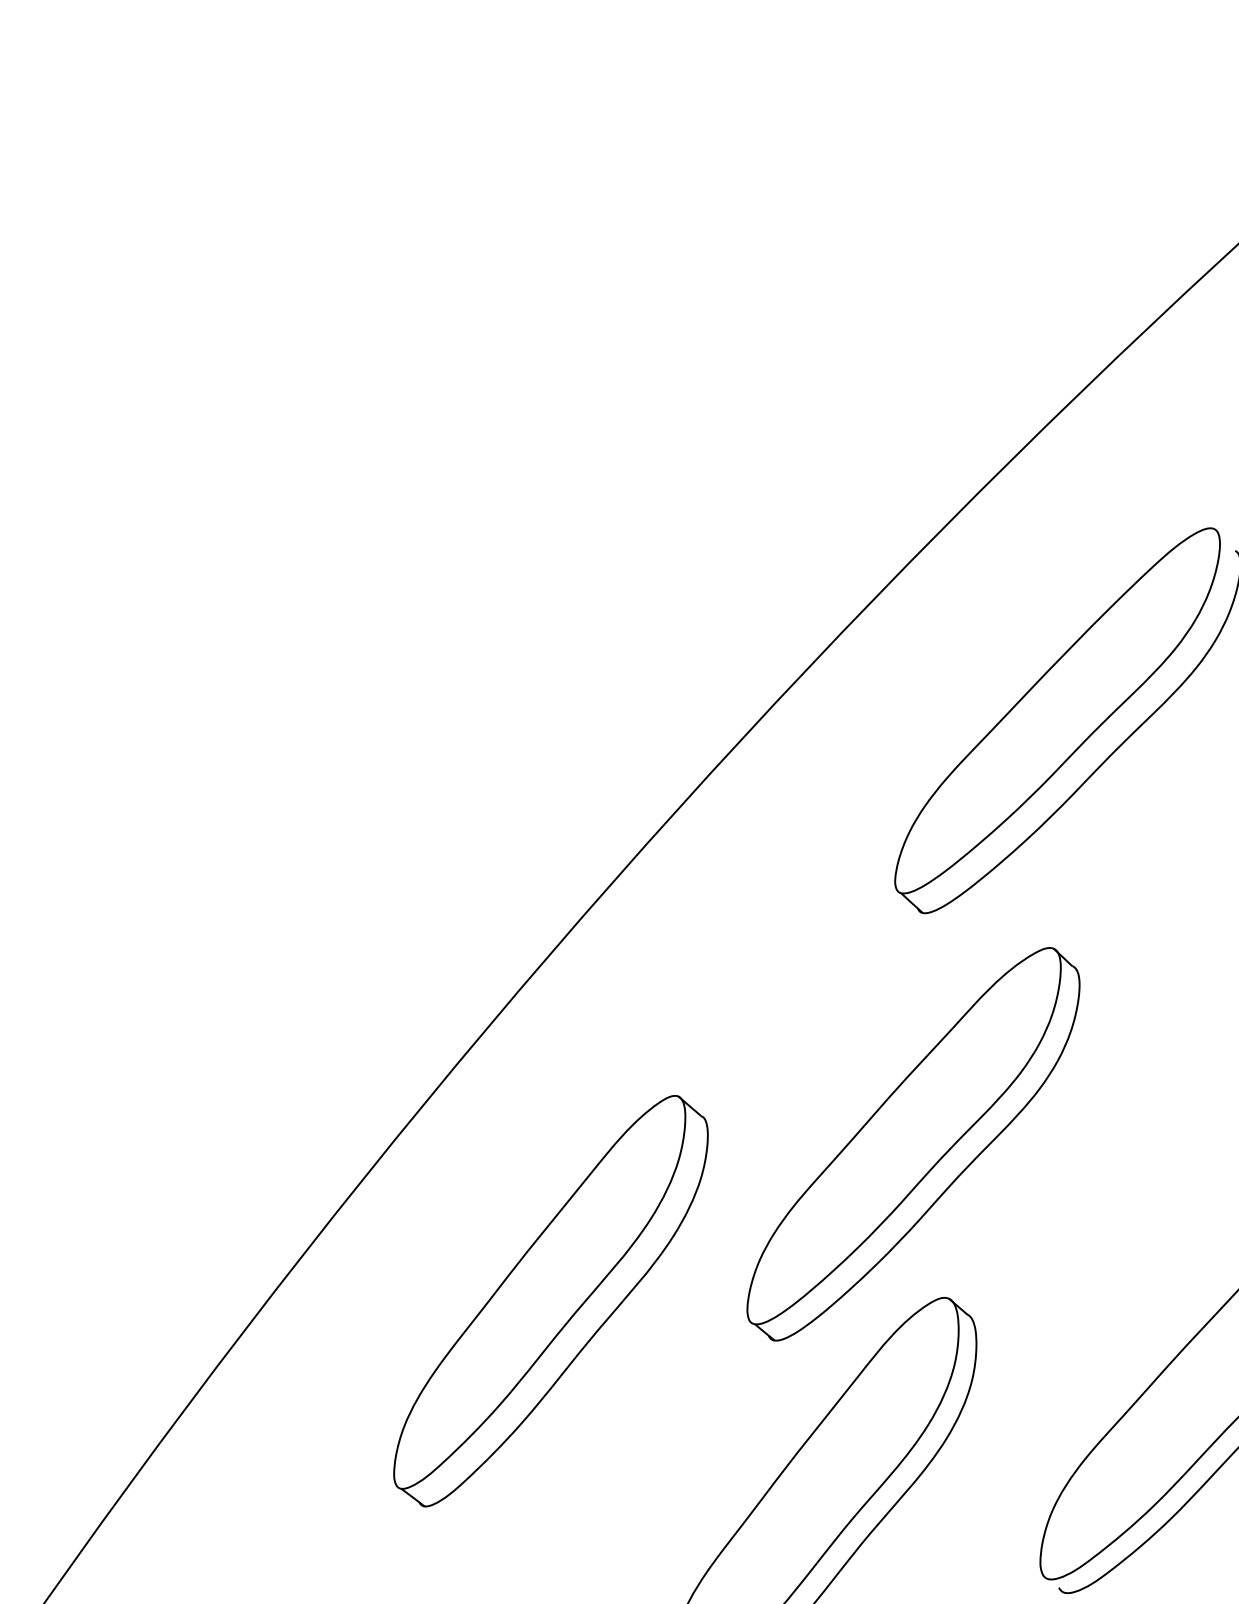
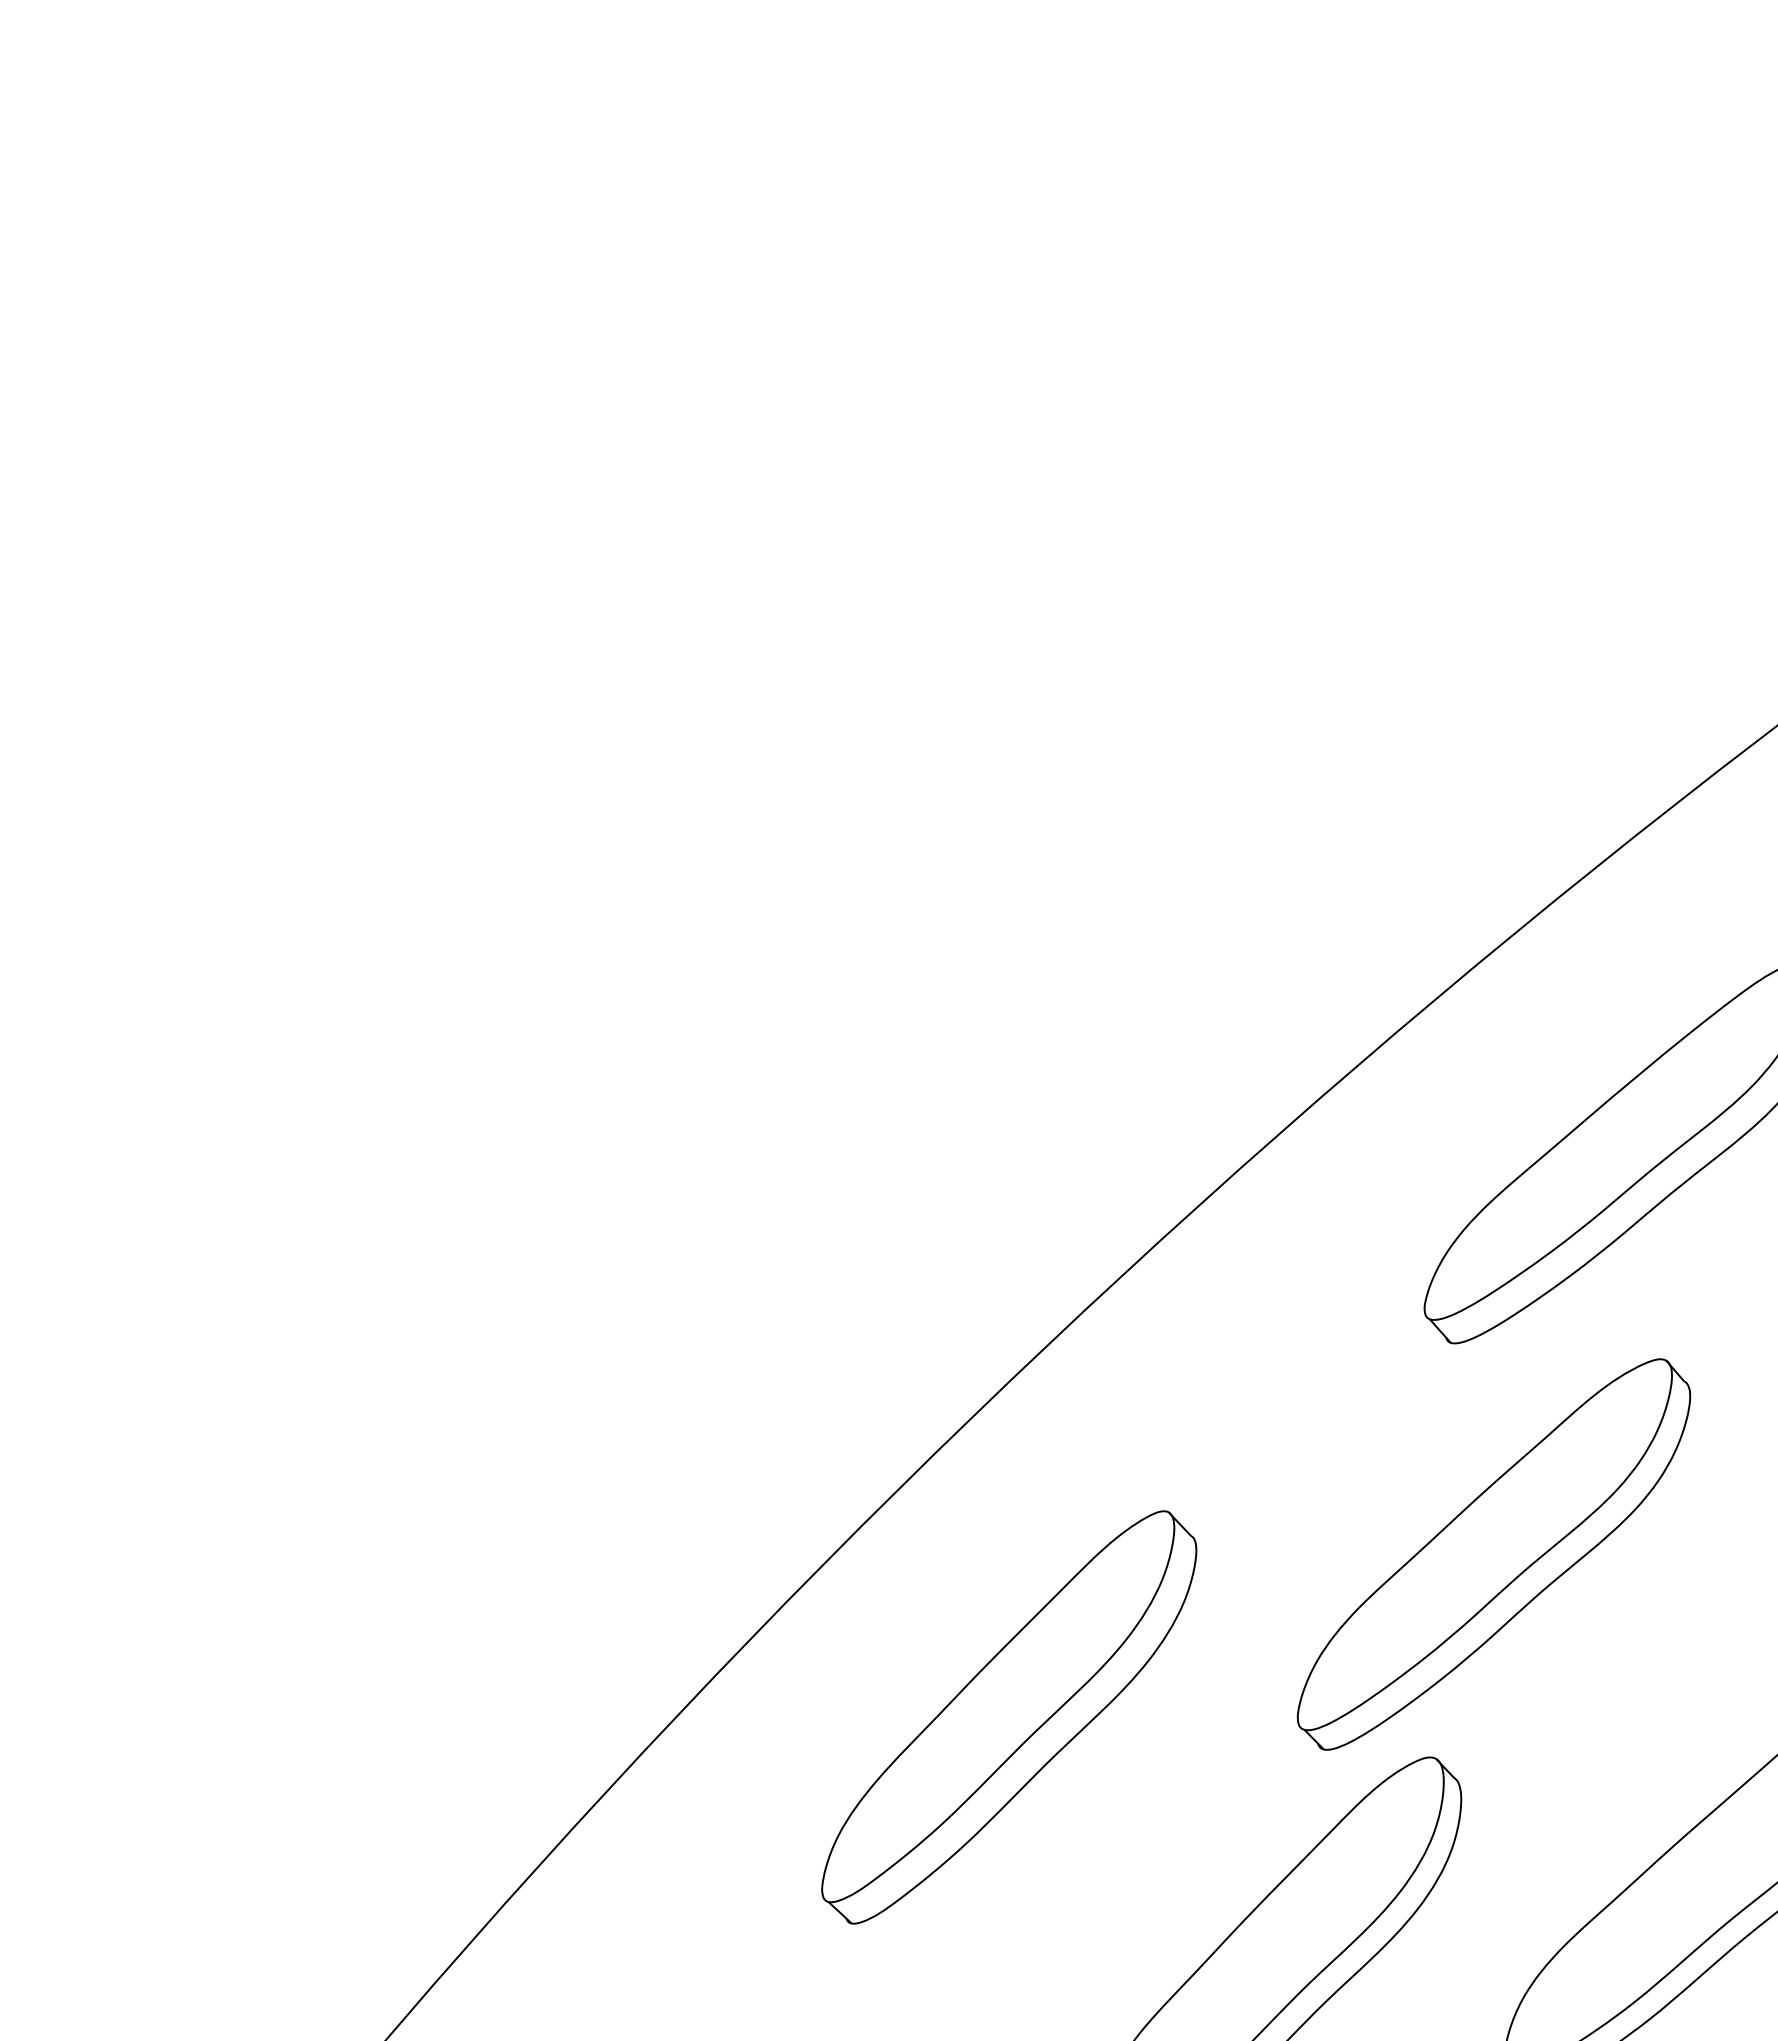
part: (913, 1144) -> (1494, 1554), moved

